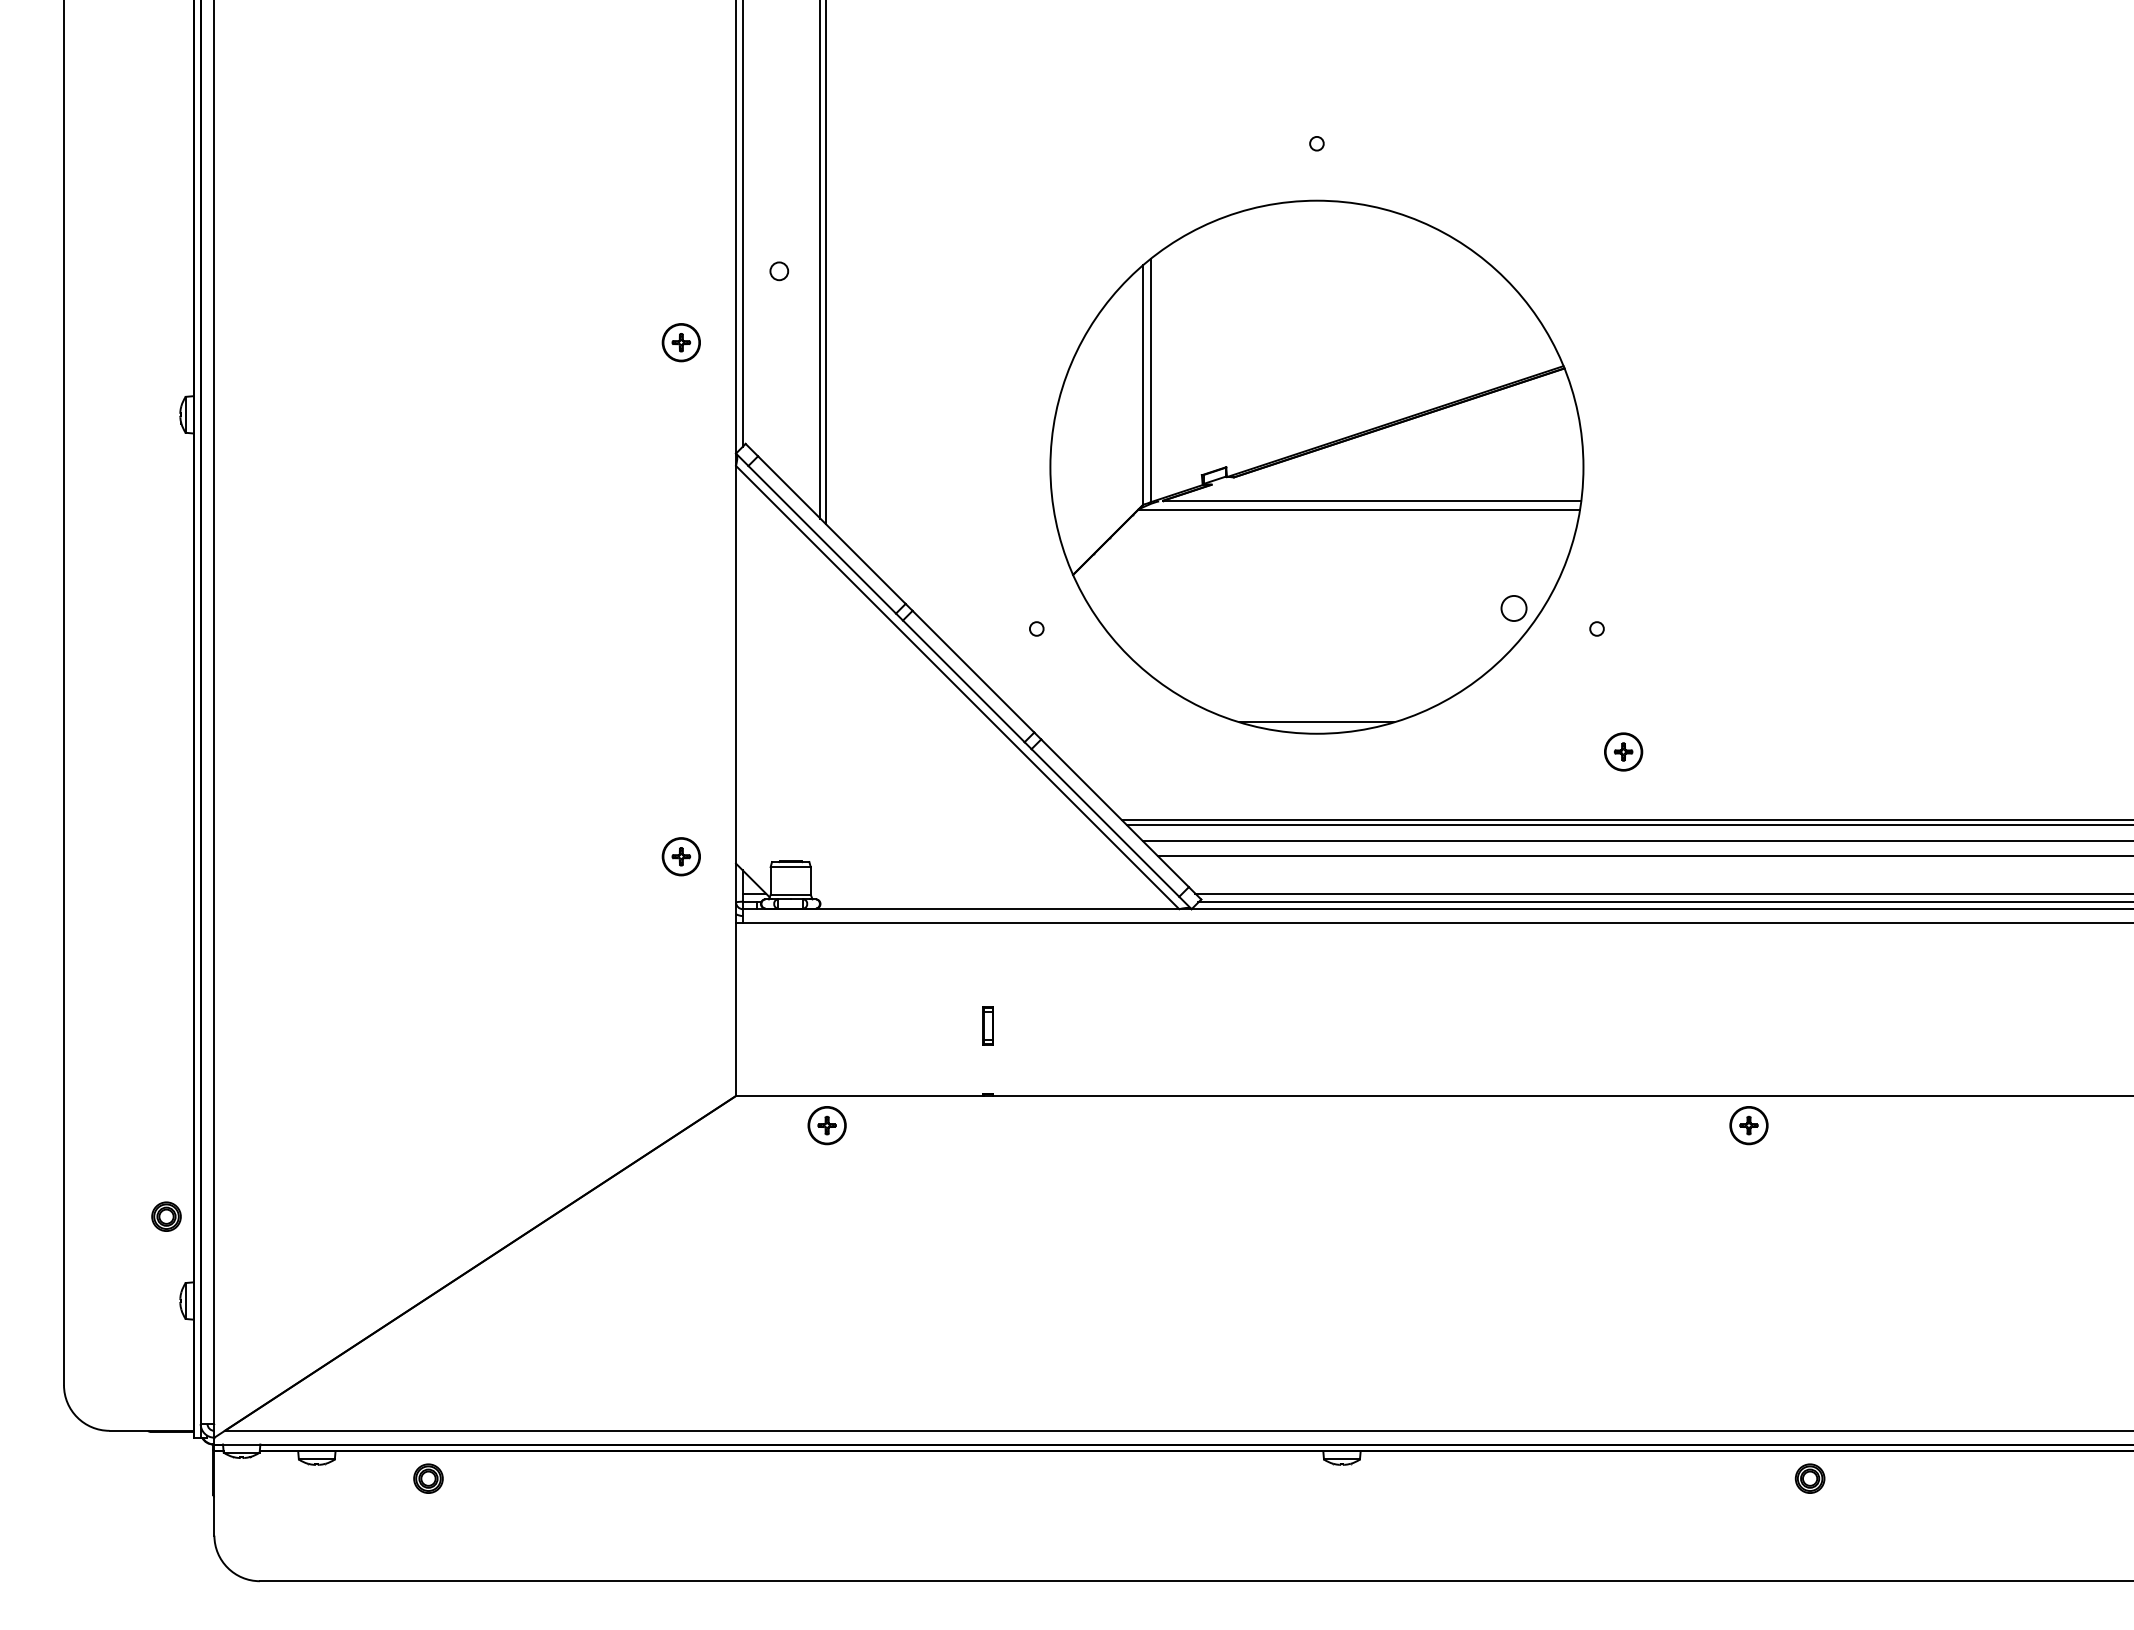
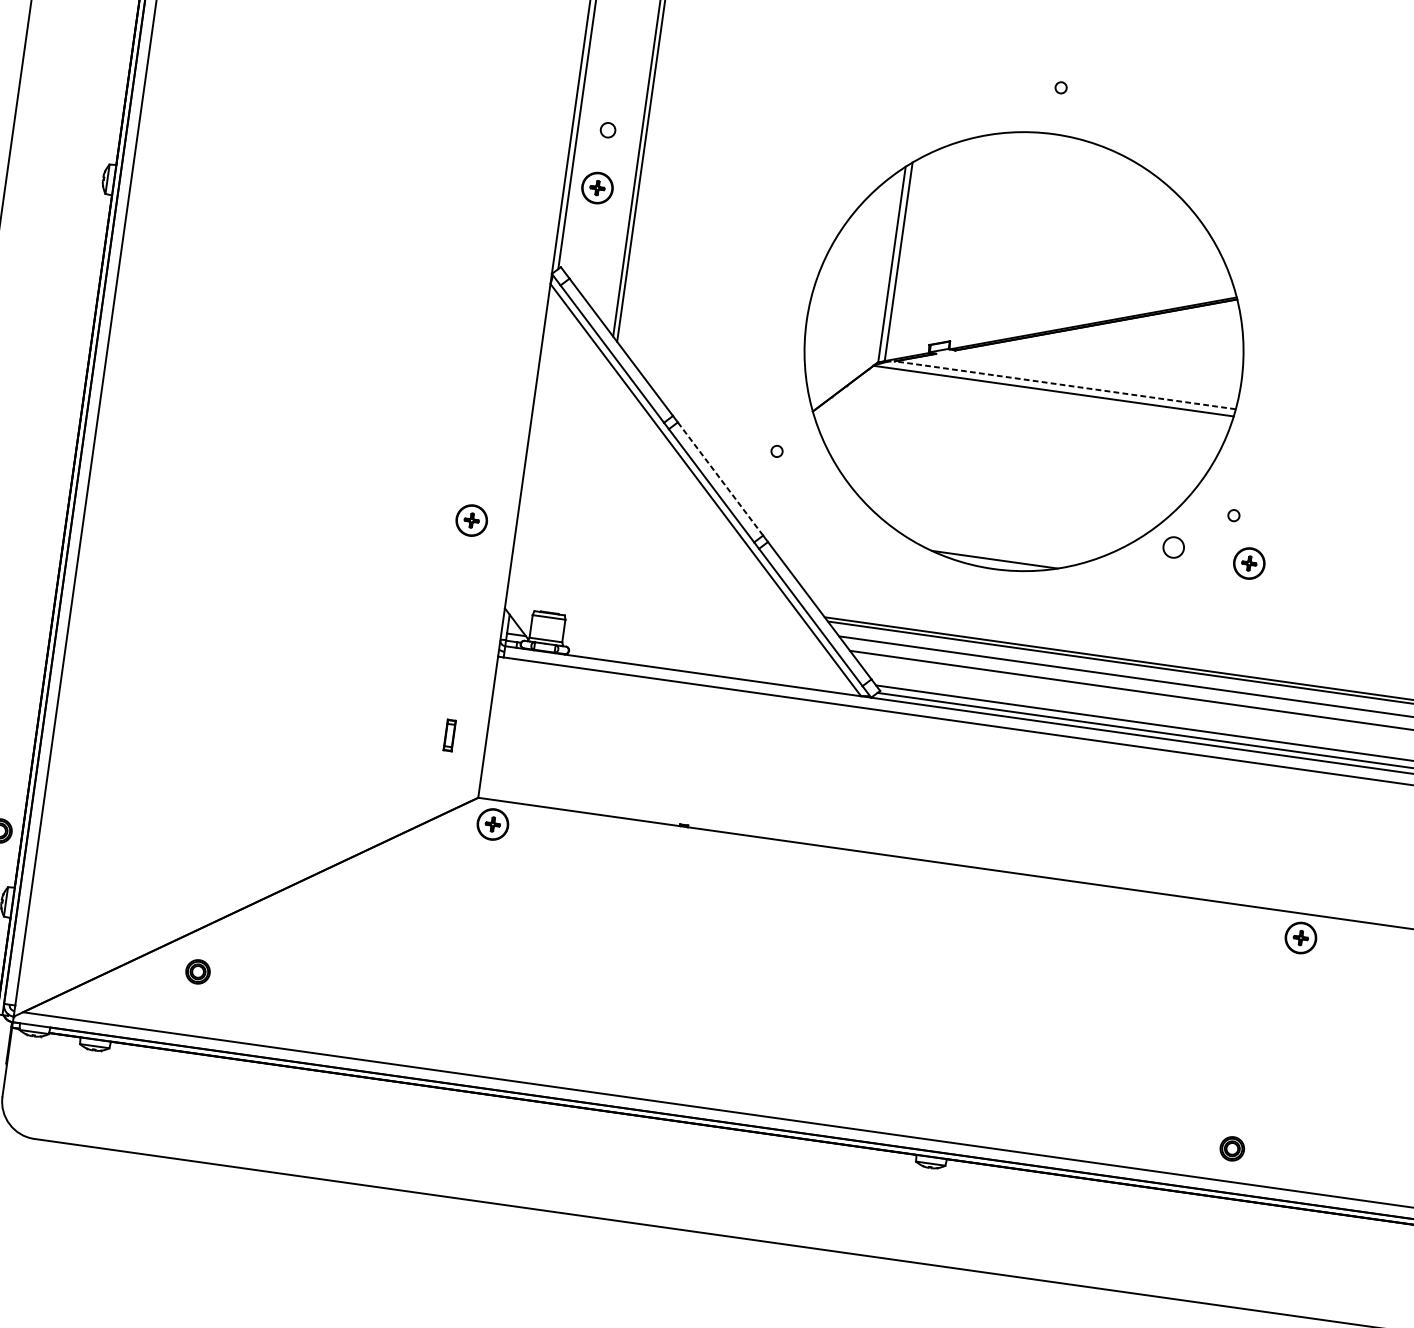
part: (680, 342) -> (596, 187), moved
line: (1371, 500) -> (1064, 385), solid -> dashed
circle: (1513, 608) -> (1173, 547), moved
line: (973, 671) -> (720, 478), solid -> dashed
part: (1623, 751) -> (1249, 563), moved
part: (680, 856) -> (471, 520), moved
part: (987, 1025) -> (449, 735), moved
part: (826, 1125) -> (492, 824), moved
part: (428, 1478) -> (198, 971), moved
part: (1809, 1478) -> (1231, 1148), moved

